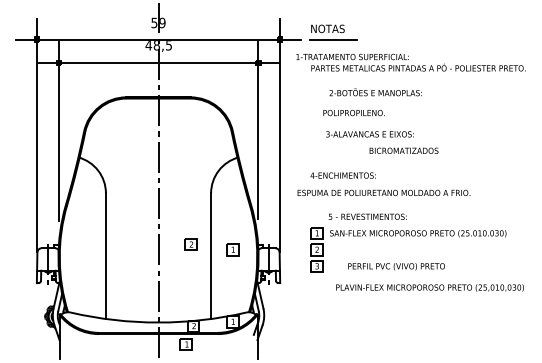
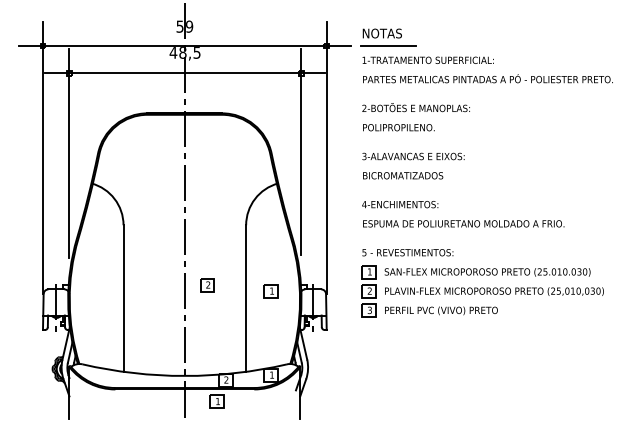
text: (352, 56) -> (427, 59), moved
text: (375, 92) -> (415, 107), moved
text: (353, 112) -> (398, 127), moved
text: (370, 134) -> (413, 156), moved
text: (404, 150) -> (403, 175), moved
text: (383, 192) -> (463, 223), moved
text: (367, 216) -> (407, 252), moved
part: (190, 244) -> (207, 285), moved
text: (396, 266) -> (441, 310), moved
text: (430, 287) -> (494, 291), moved

